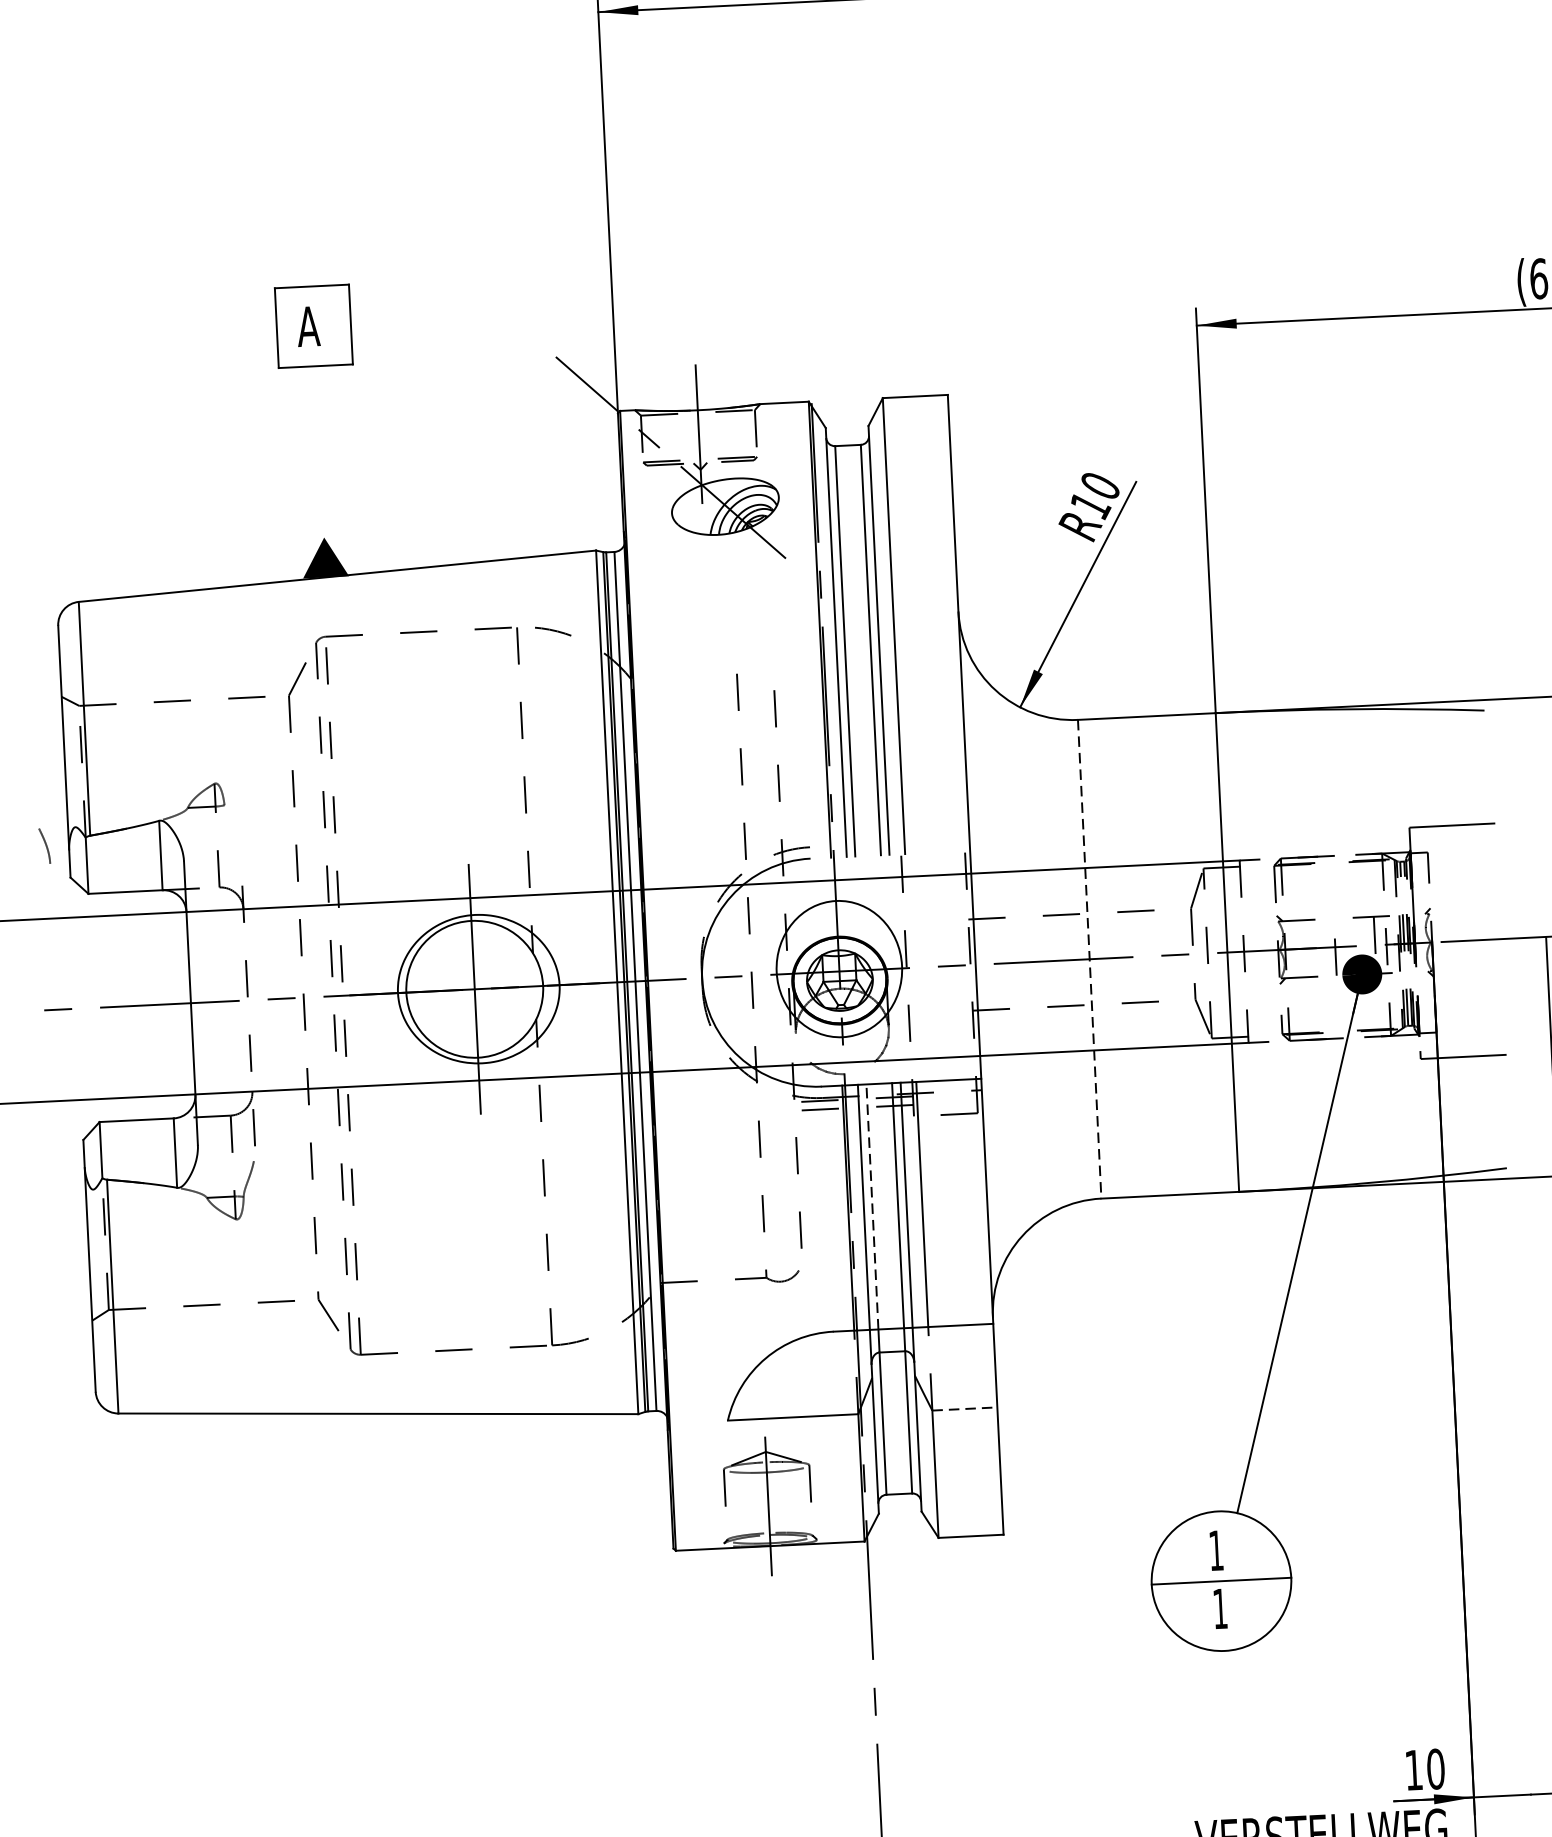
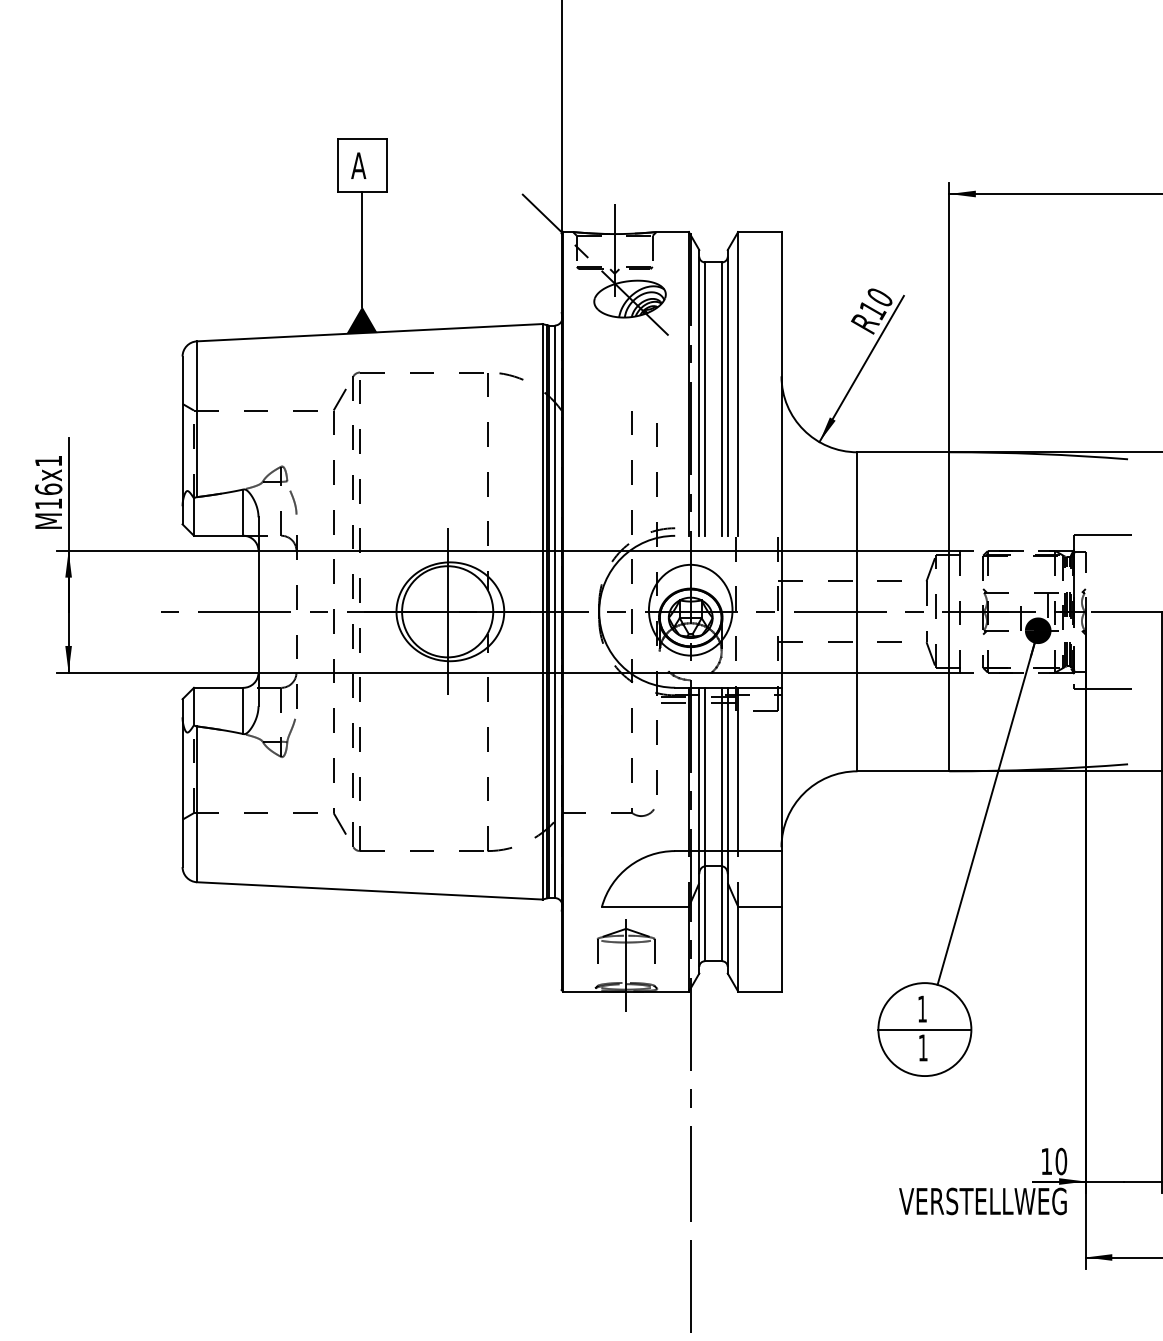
line: (320, 451) -> (362, 249), added
curve: (44, 845) -> (293, 502), moved
line: (1089, 958) -> (857, 611), dashed -> solid
line: (871, 1207) -> (704, 769), dashed -> solid
line: (964, 1408) -> (759, 906), dashed -> solid

